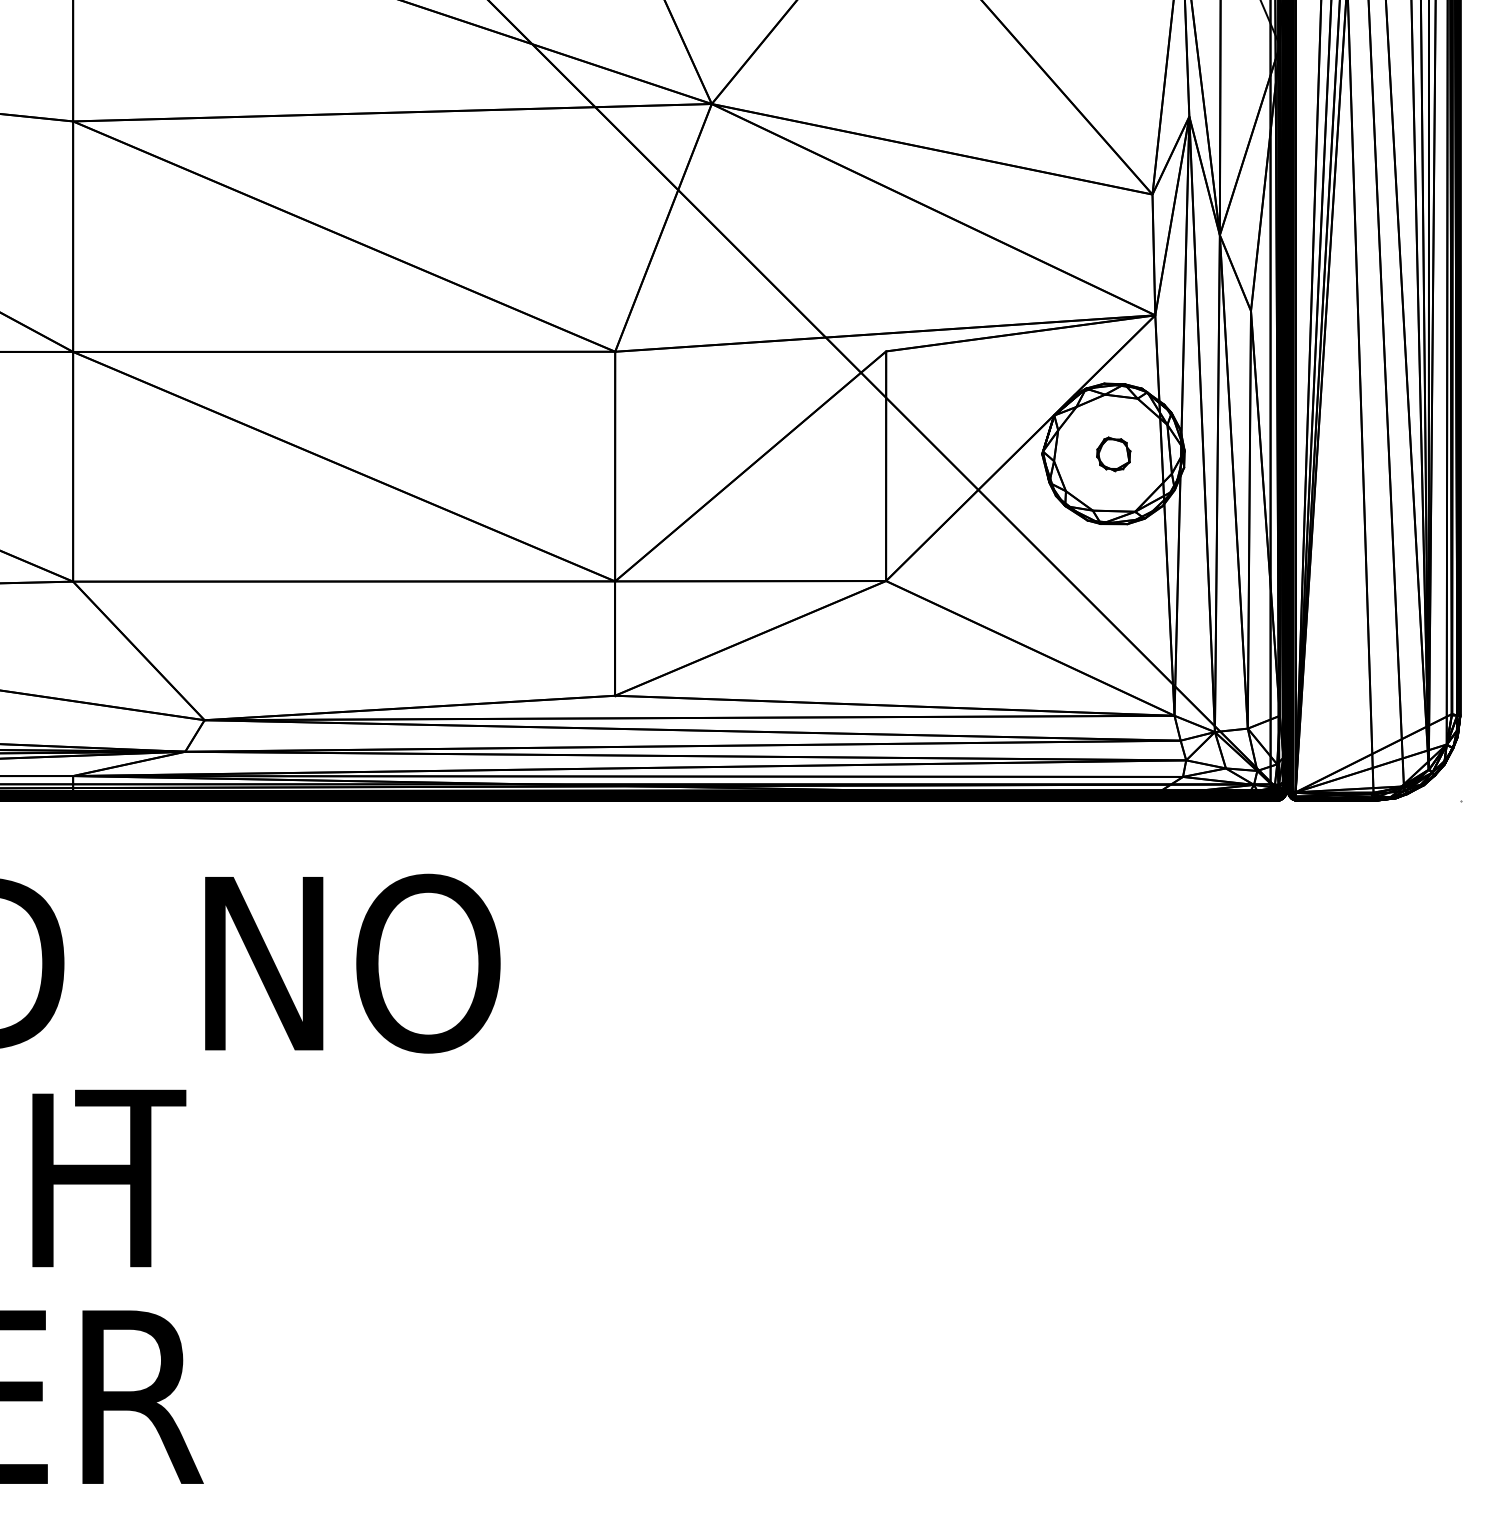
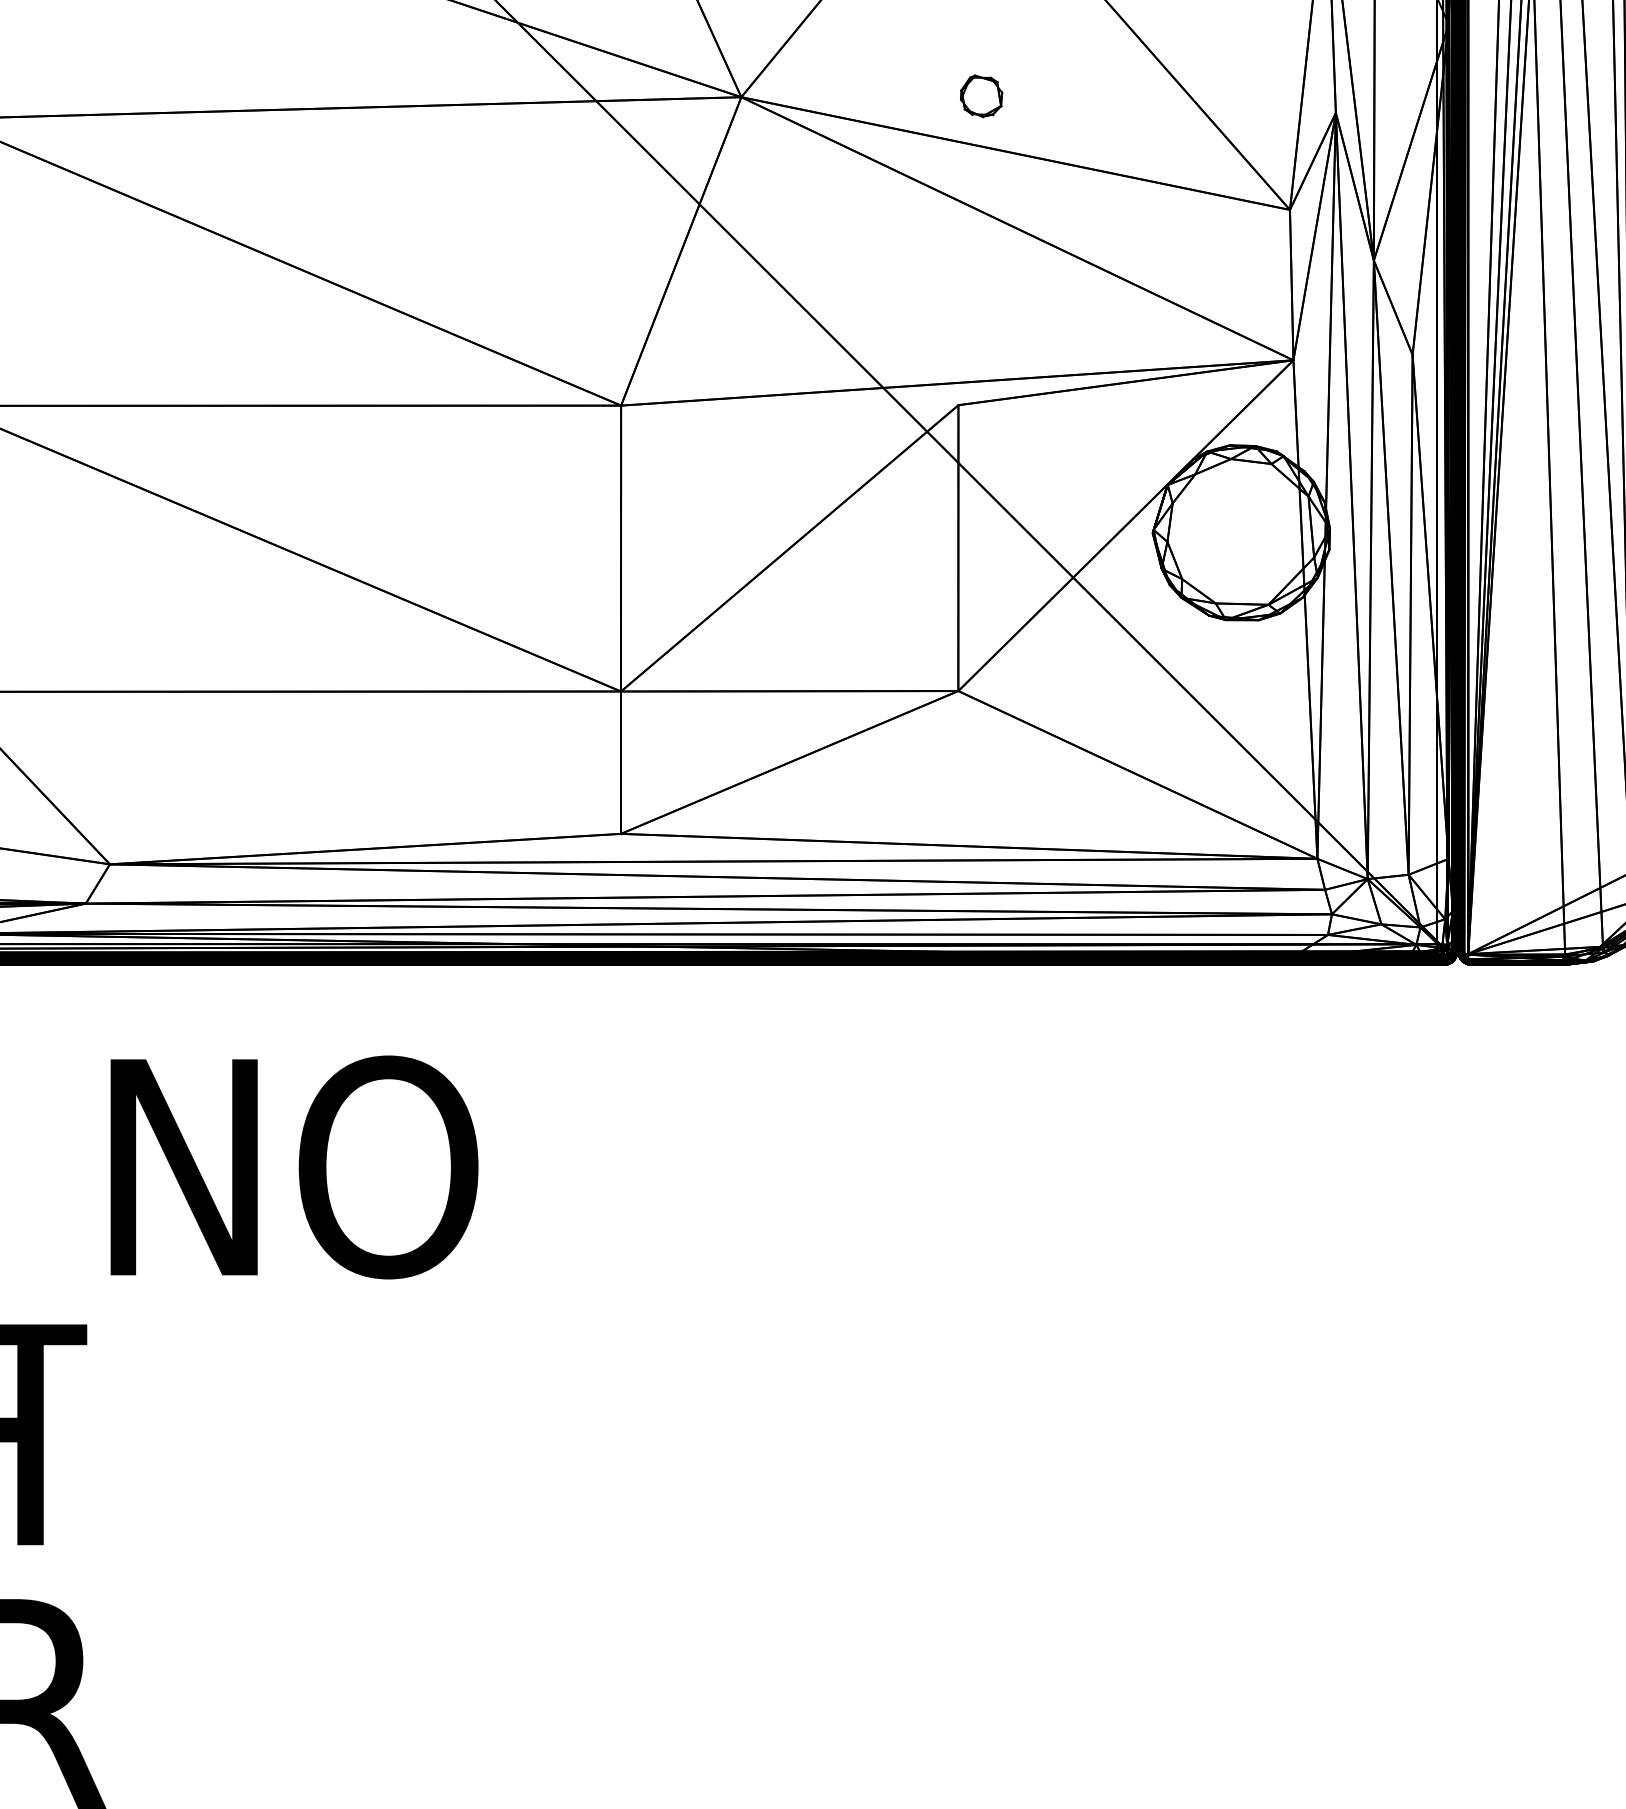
part: (1113, 454) -> (981, 96), moved

